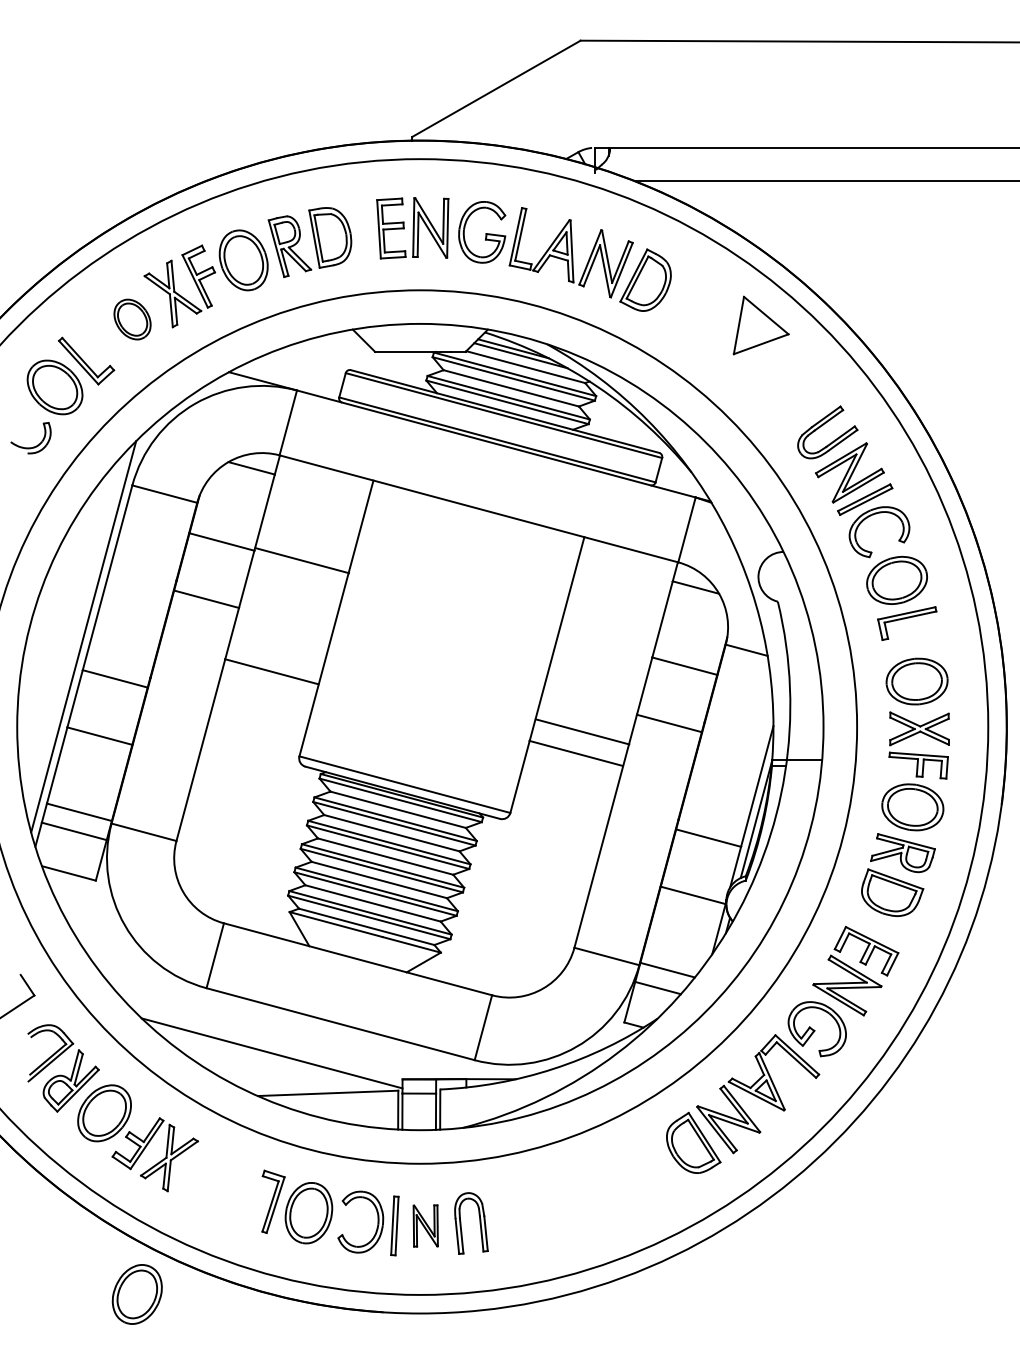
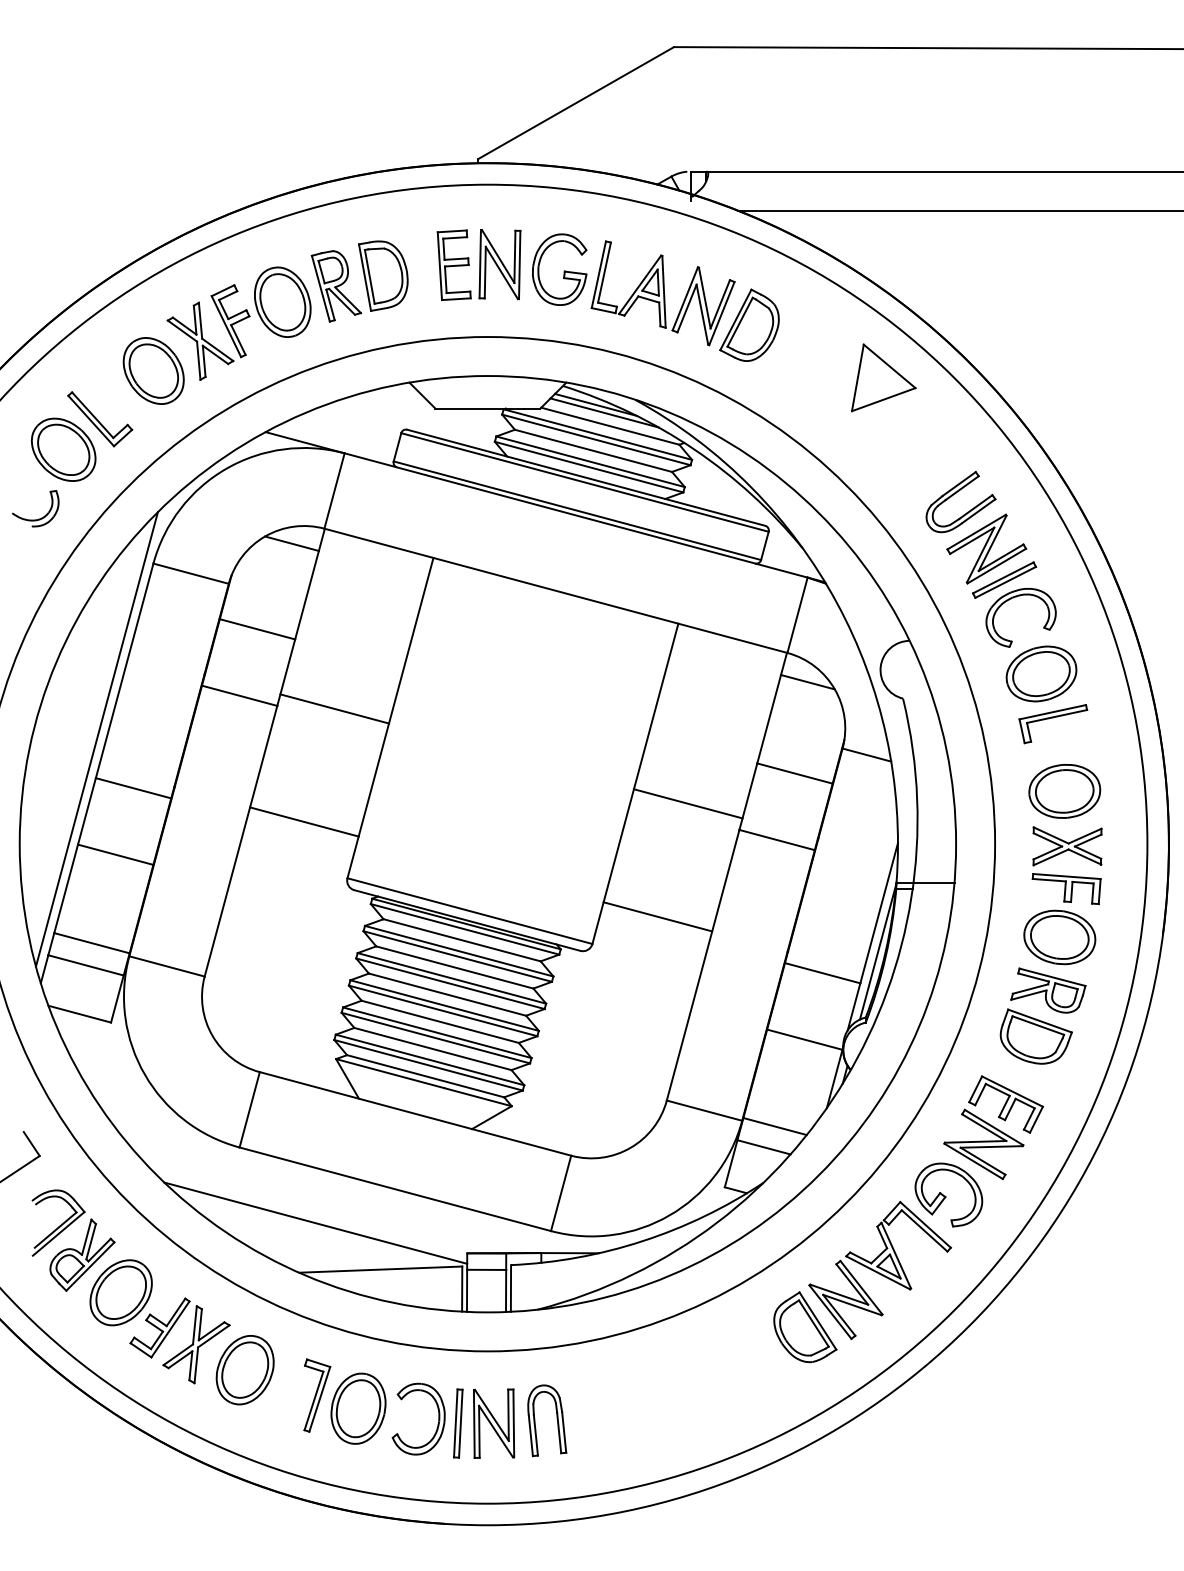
part: (132, 319) -> (153, 370), size x1.43
line: (302, 560) -> (334, 708), moved
line: (271, 671) -> (304, 821), moved
line: (581, 731) -> (687, 803), moved
line: (575, 753) -> (657, 916), moved
part: (426, 1225) -> (494, 1423), size x1.43
part: (136, 1294) -> (244, 1370), moved

